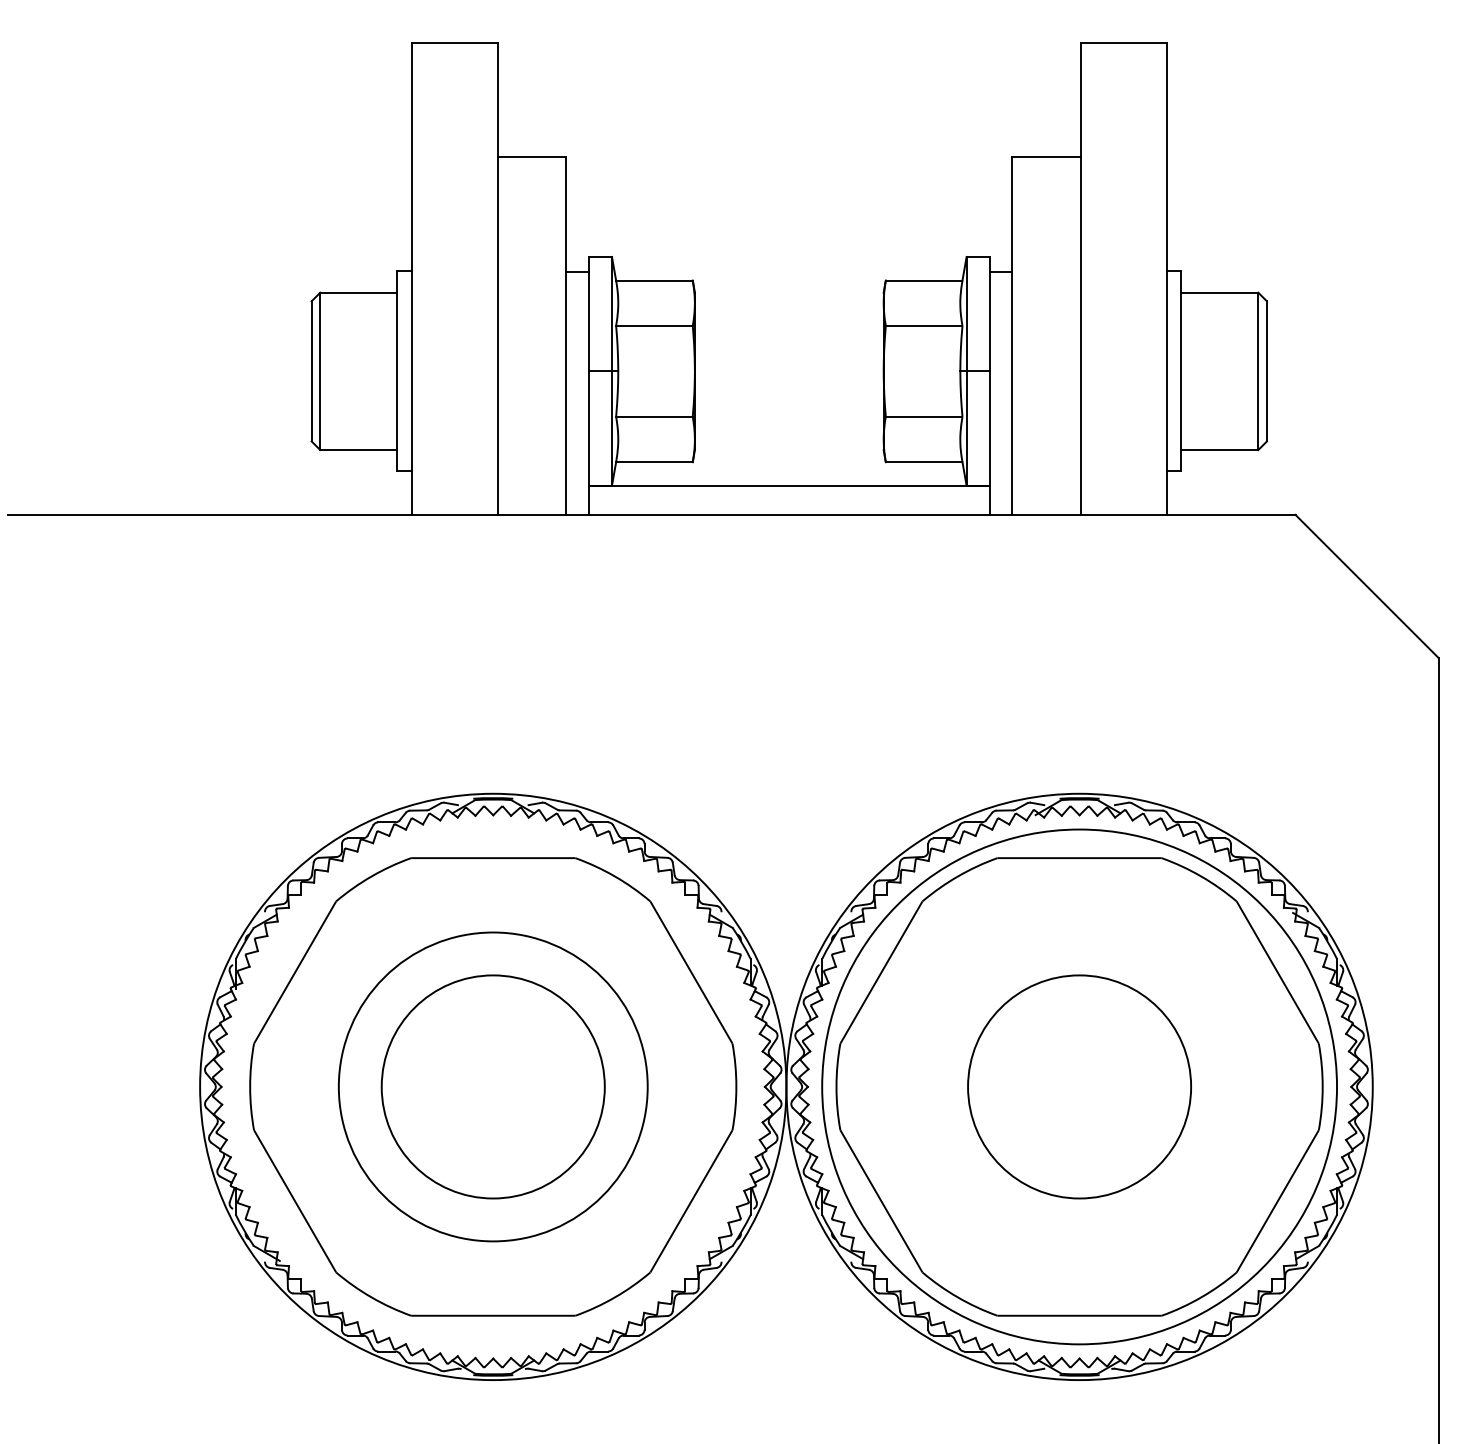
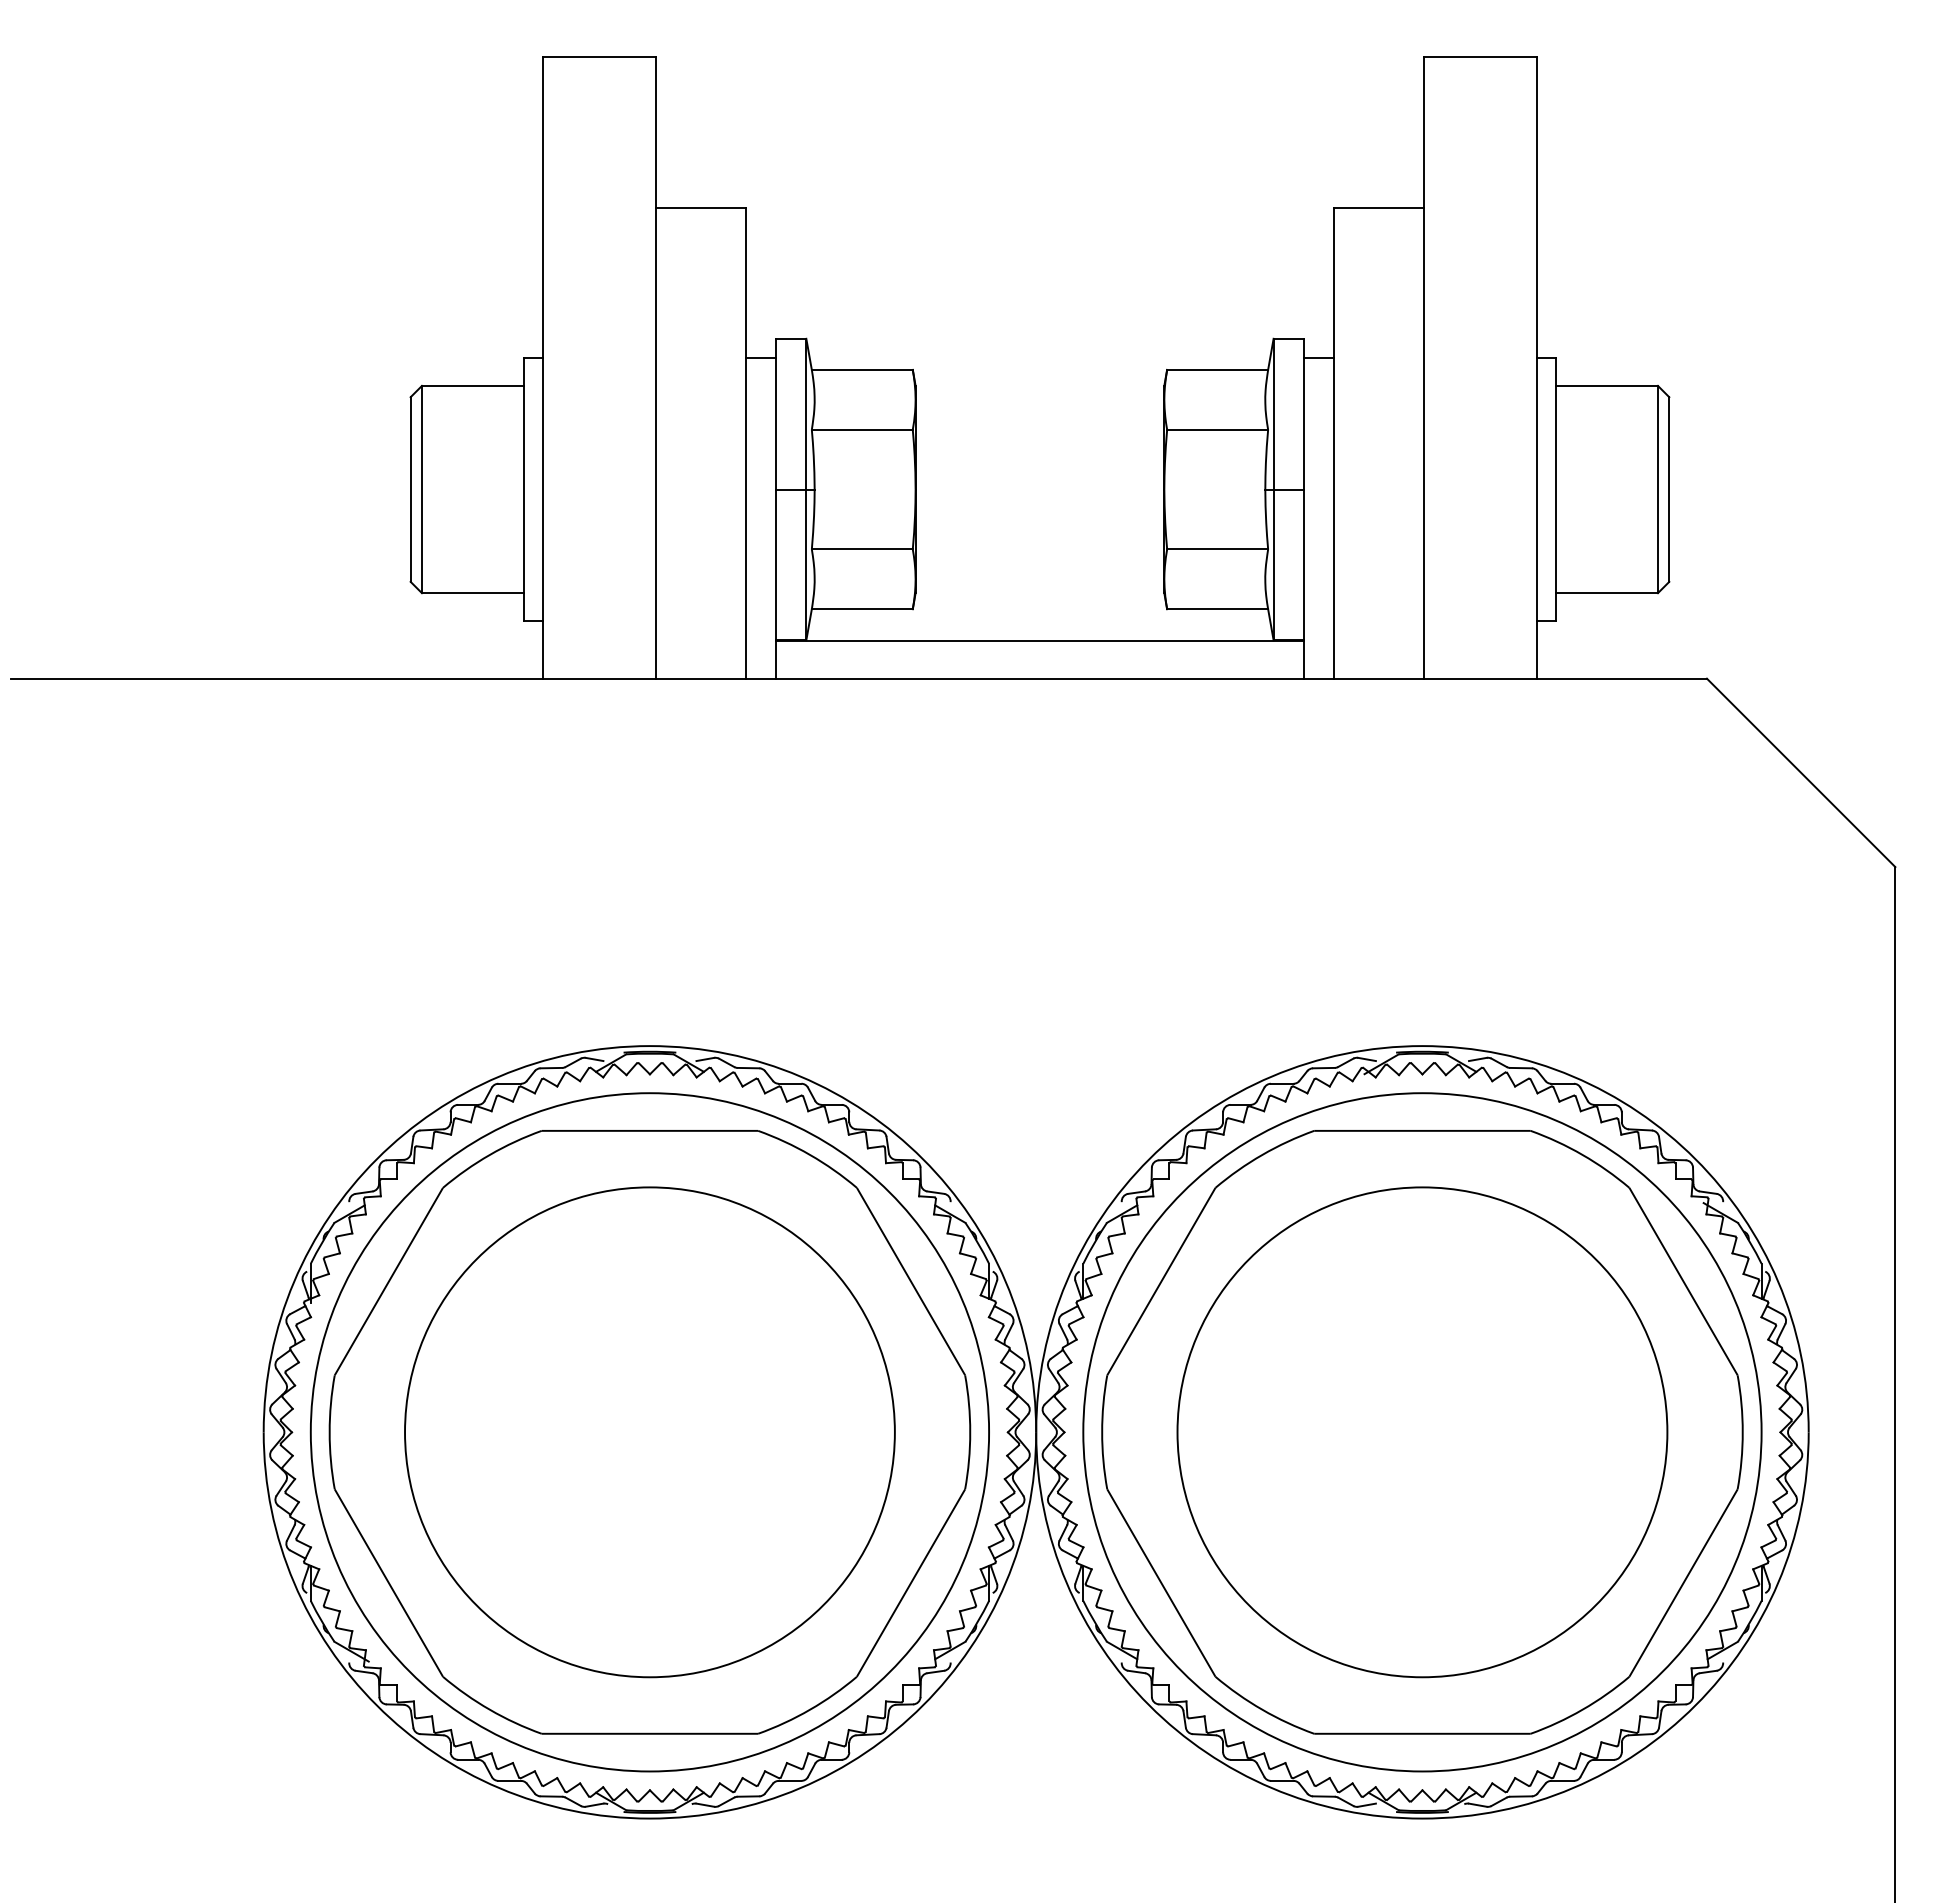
circle: (492, 1087) -> (649, 1432), size x1.67
circle: (492, 1087) -> (649, 1432), size x1.67
circle: (1079, 1087) -> (1422, 1432), size x1.67

